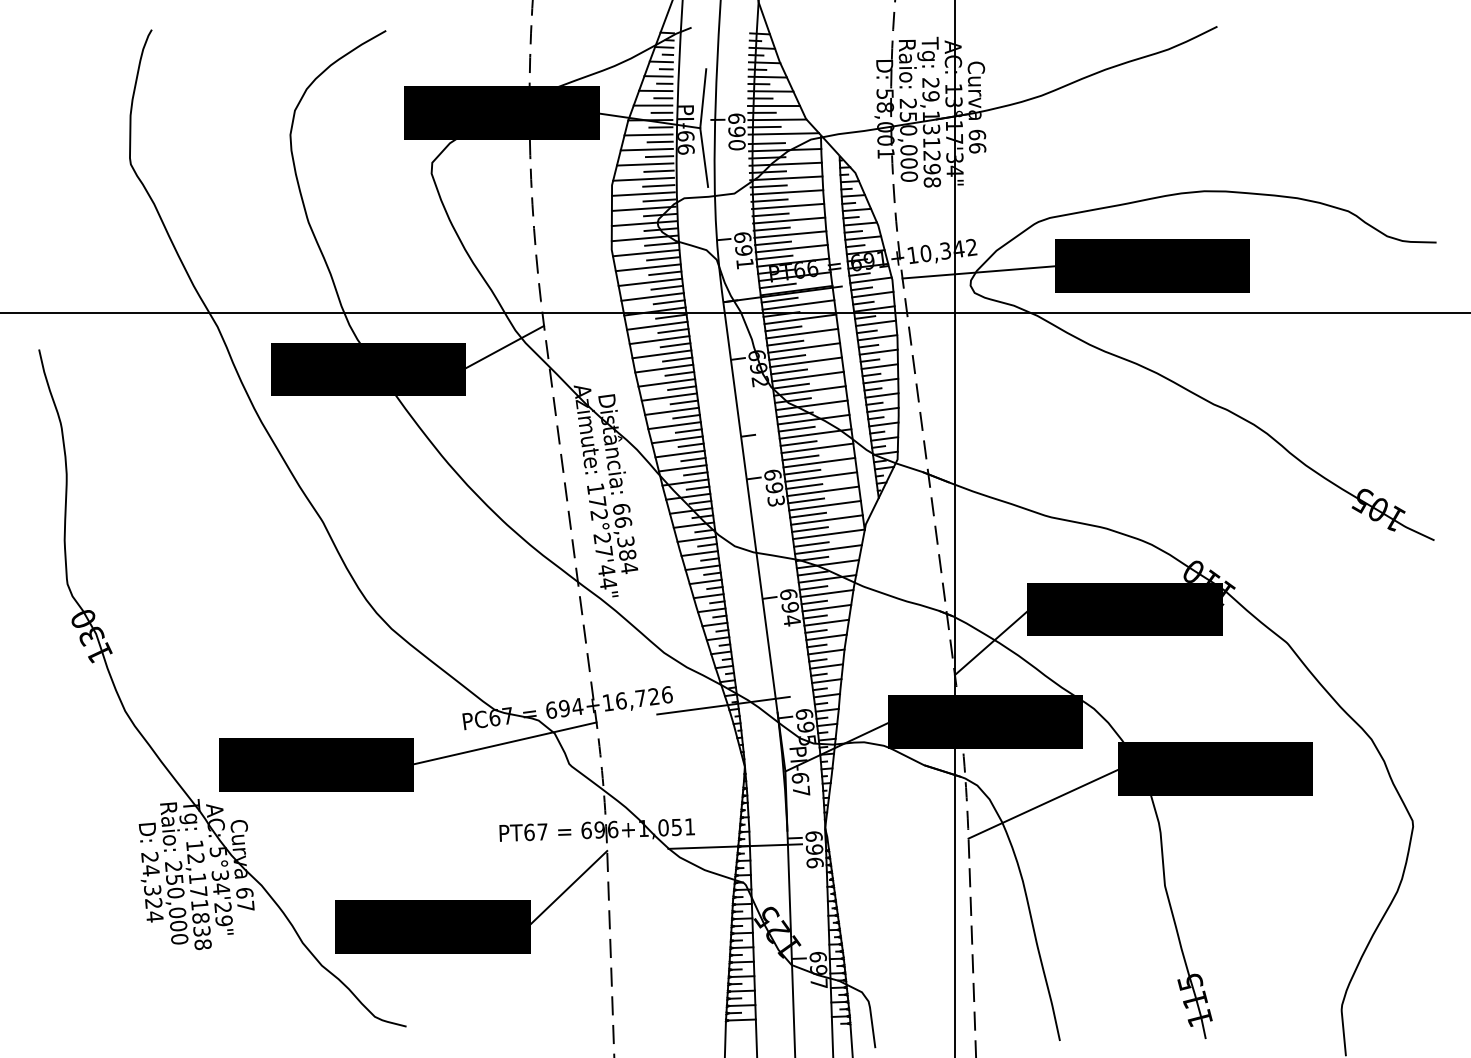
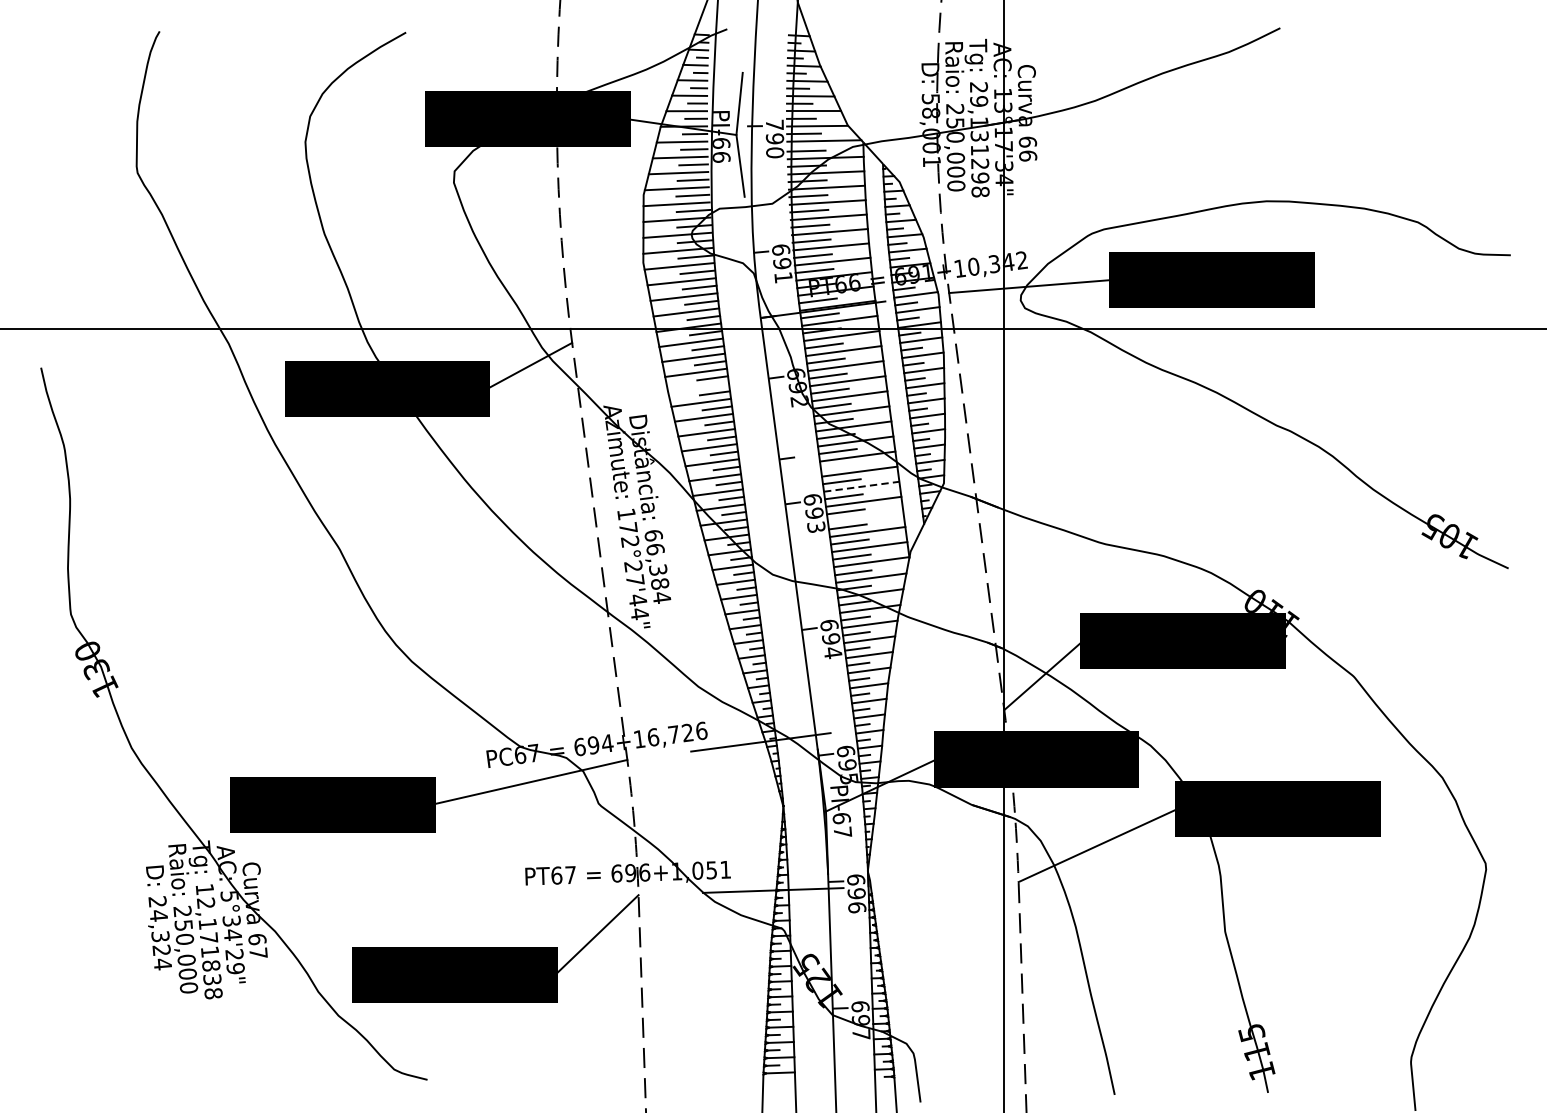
text: (736, 118) -> (774, 124), 690 -> 790
line: (664, 368) -> (698, 387), removed
line: (798, 443) -> (839, 466), removed
line: (819, 462) -> (861, 486), solid -> dashed
line: (822, 491) -> (864, 517), removed

